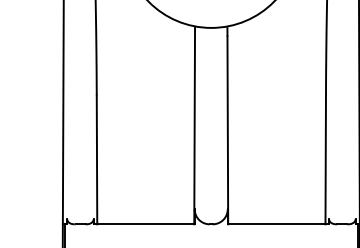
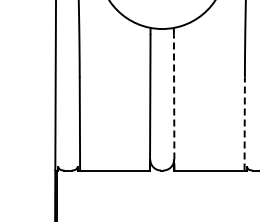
line: (228, 129) -> (174, 102), solid -> dashed
line: (325, 159) -> (244, 123), solid -> dashed

